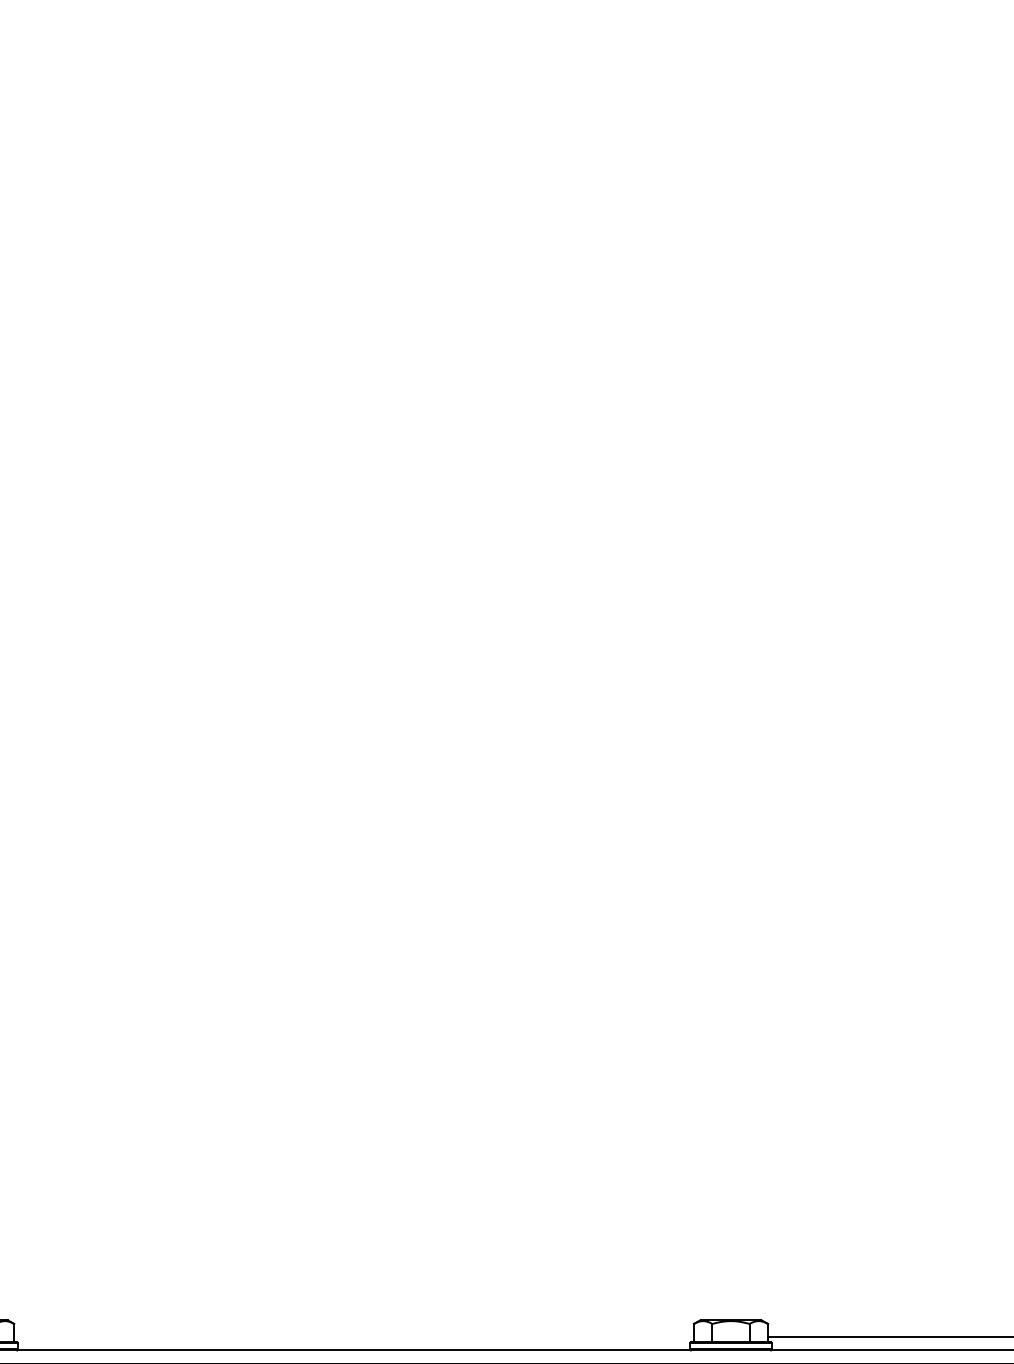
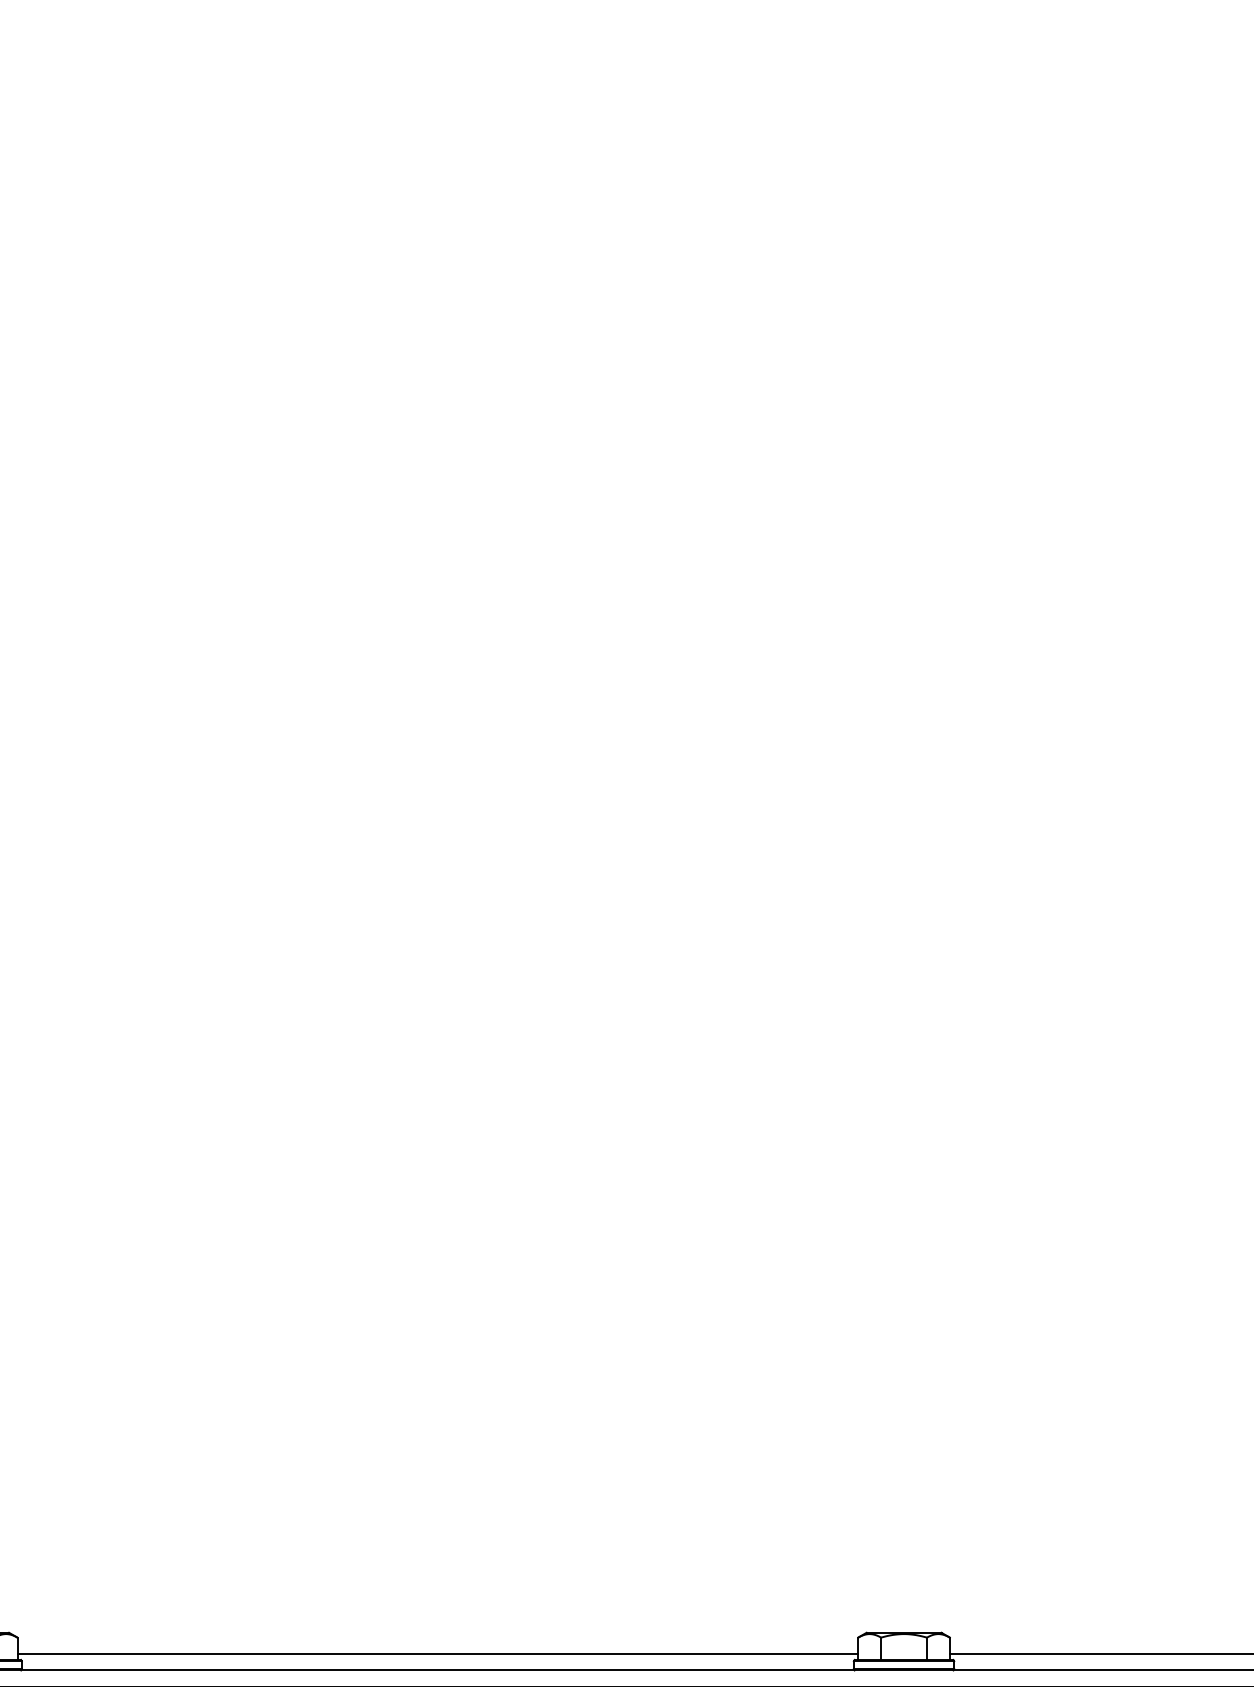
line: (353, 1336) -> (437, 1653), added

